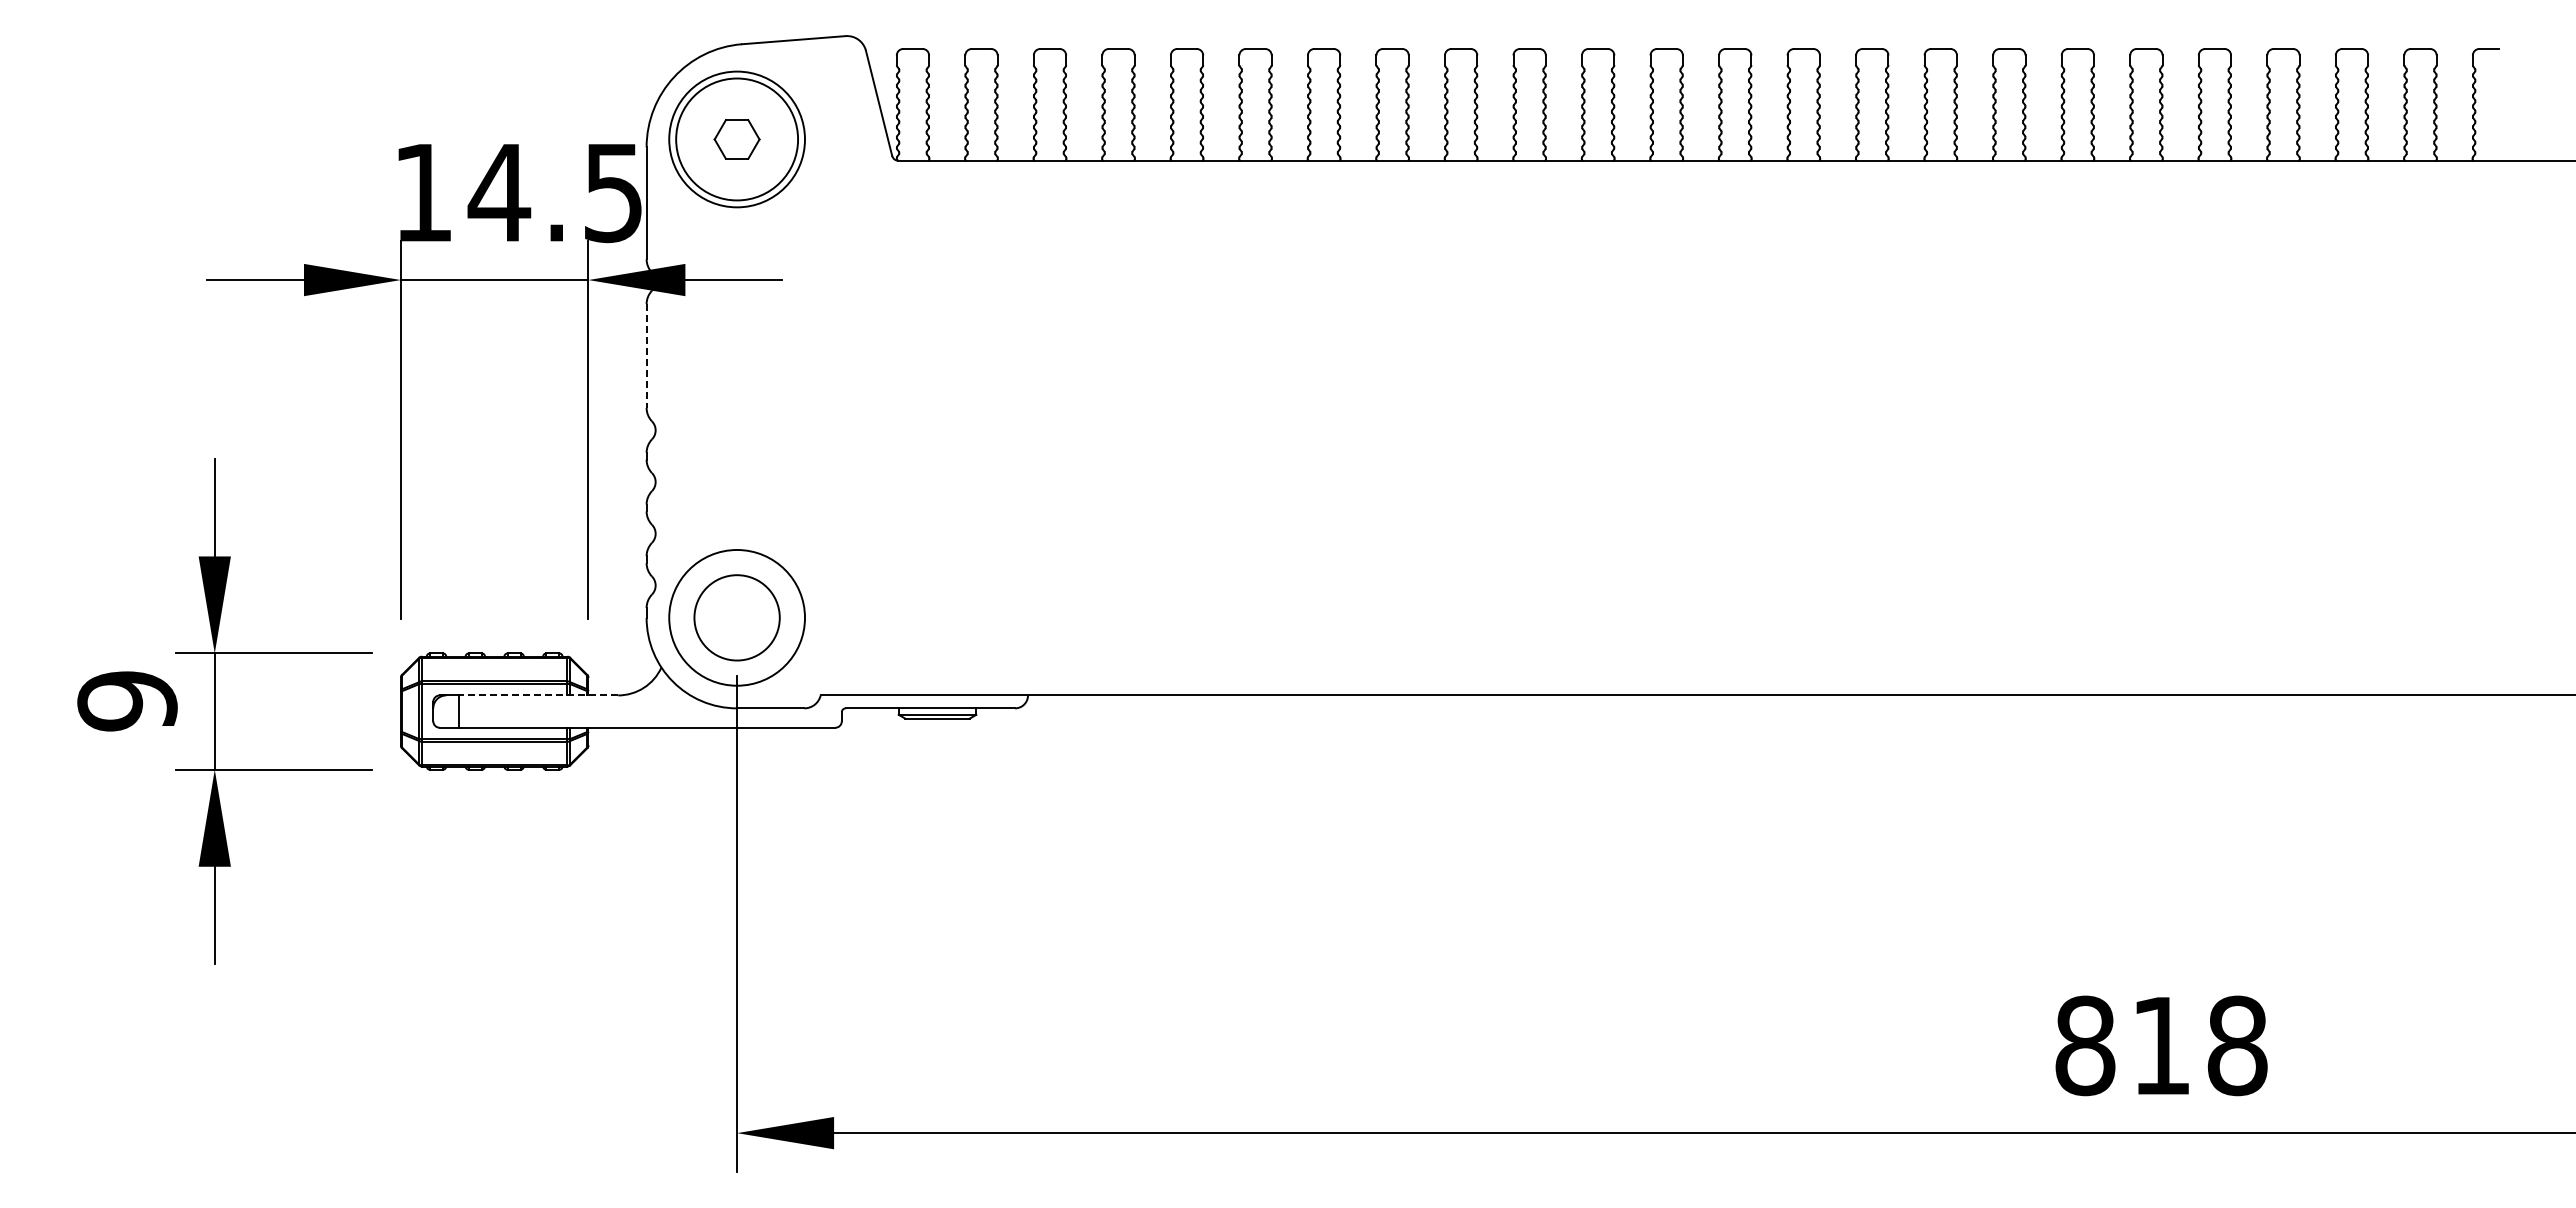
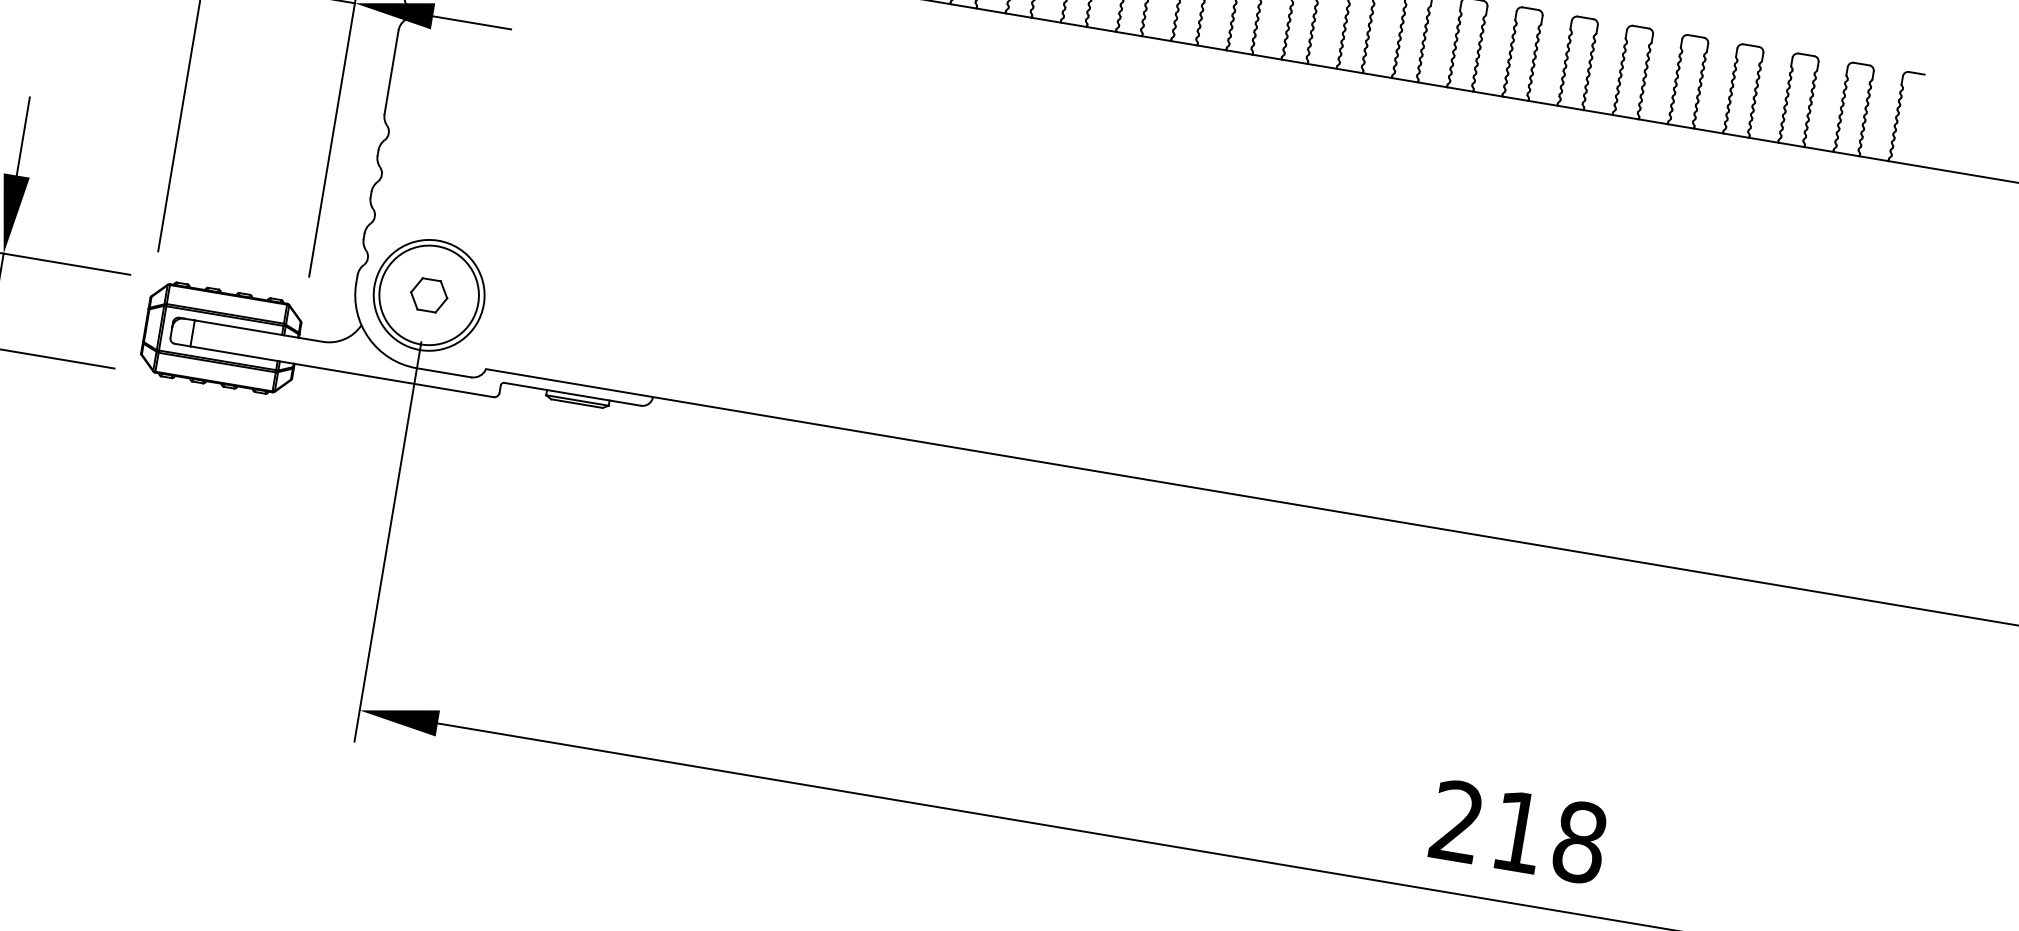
line: (646, 356) -> (391, 72), dashed -> solid
part: (736, 617) -> (428, 295), added
circle: (737, 617) -> (429, 295), size x1.43
line: (538, 695) -> (258, 331), dashed -> solid
text: (2085, 1045) -> (1457, 821), 818 -> 218

